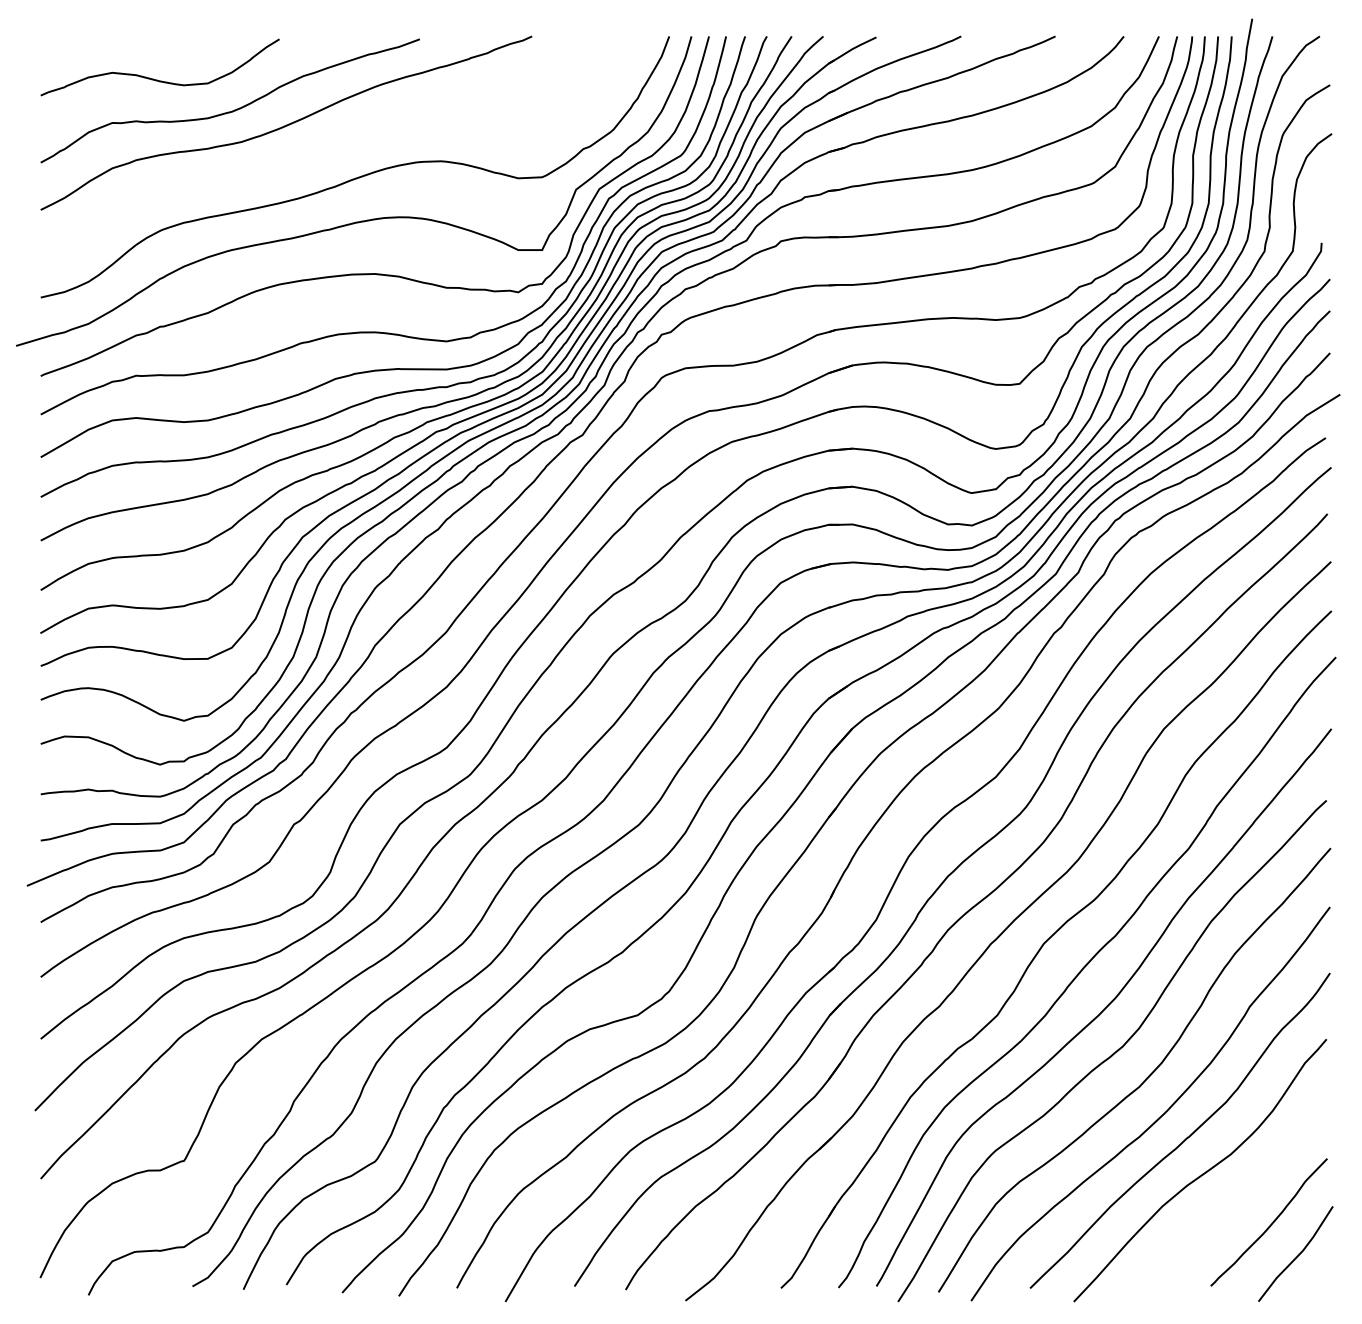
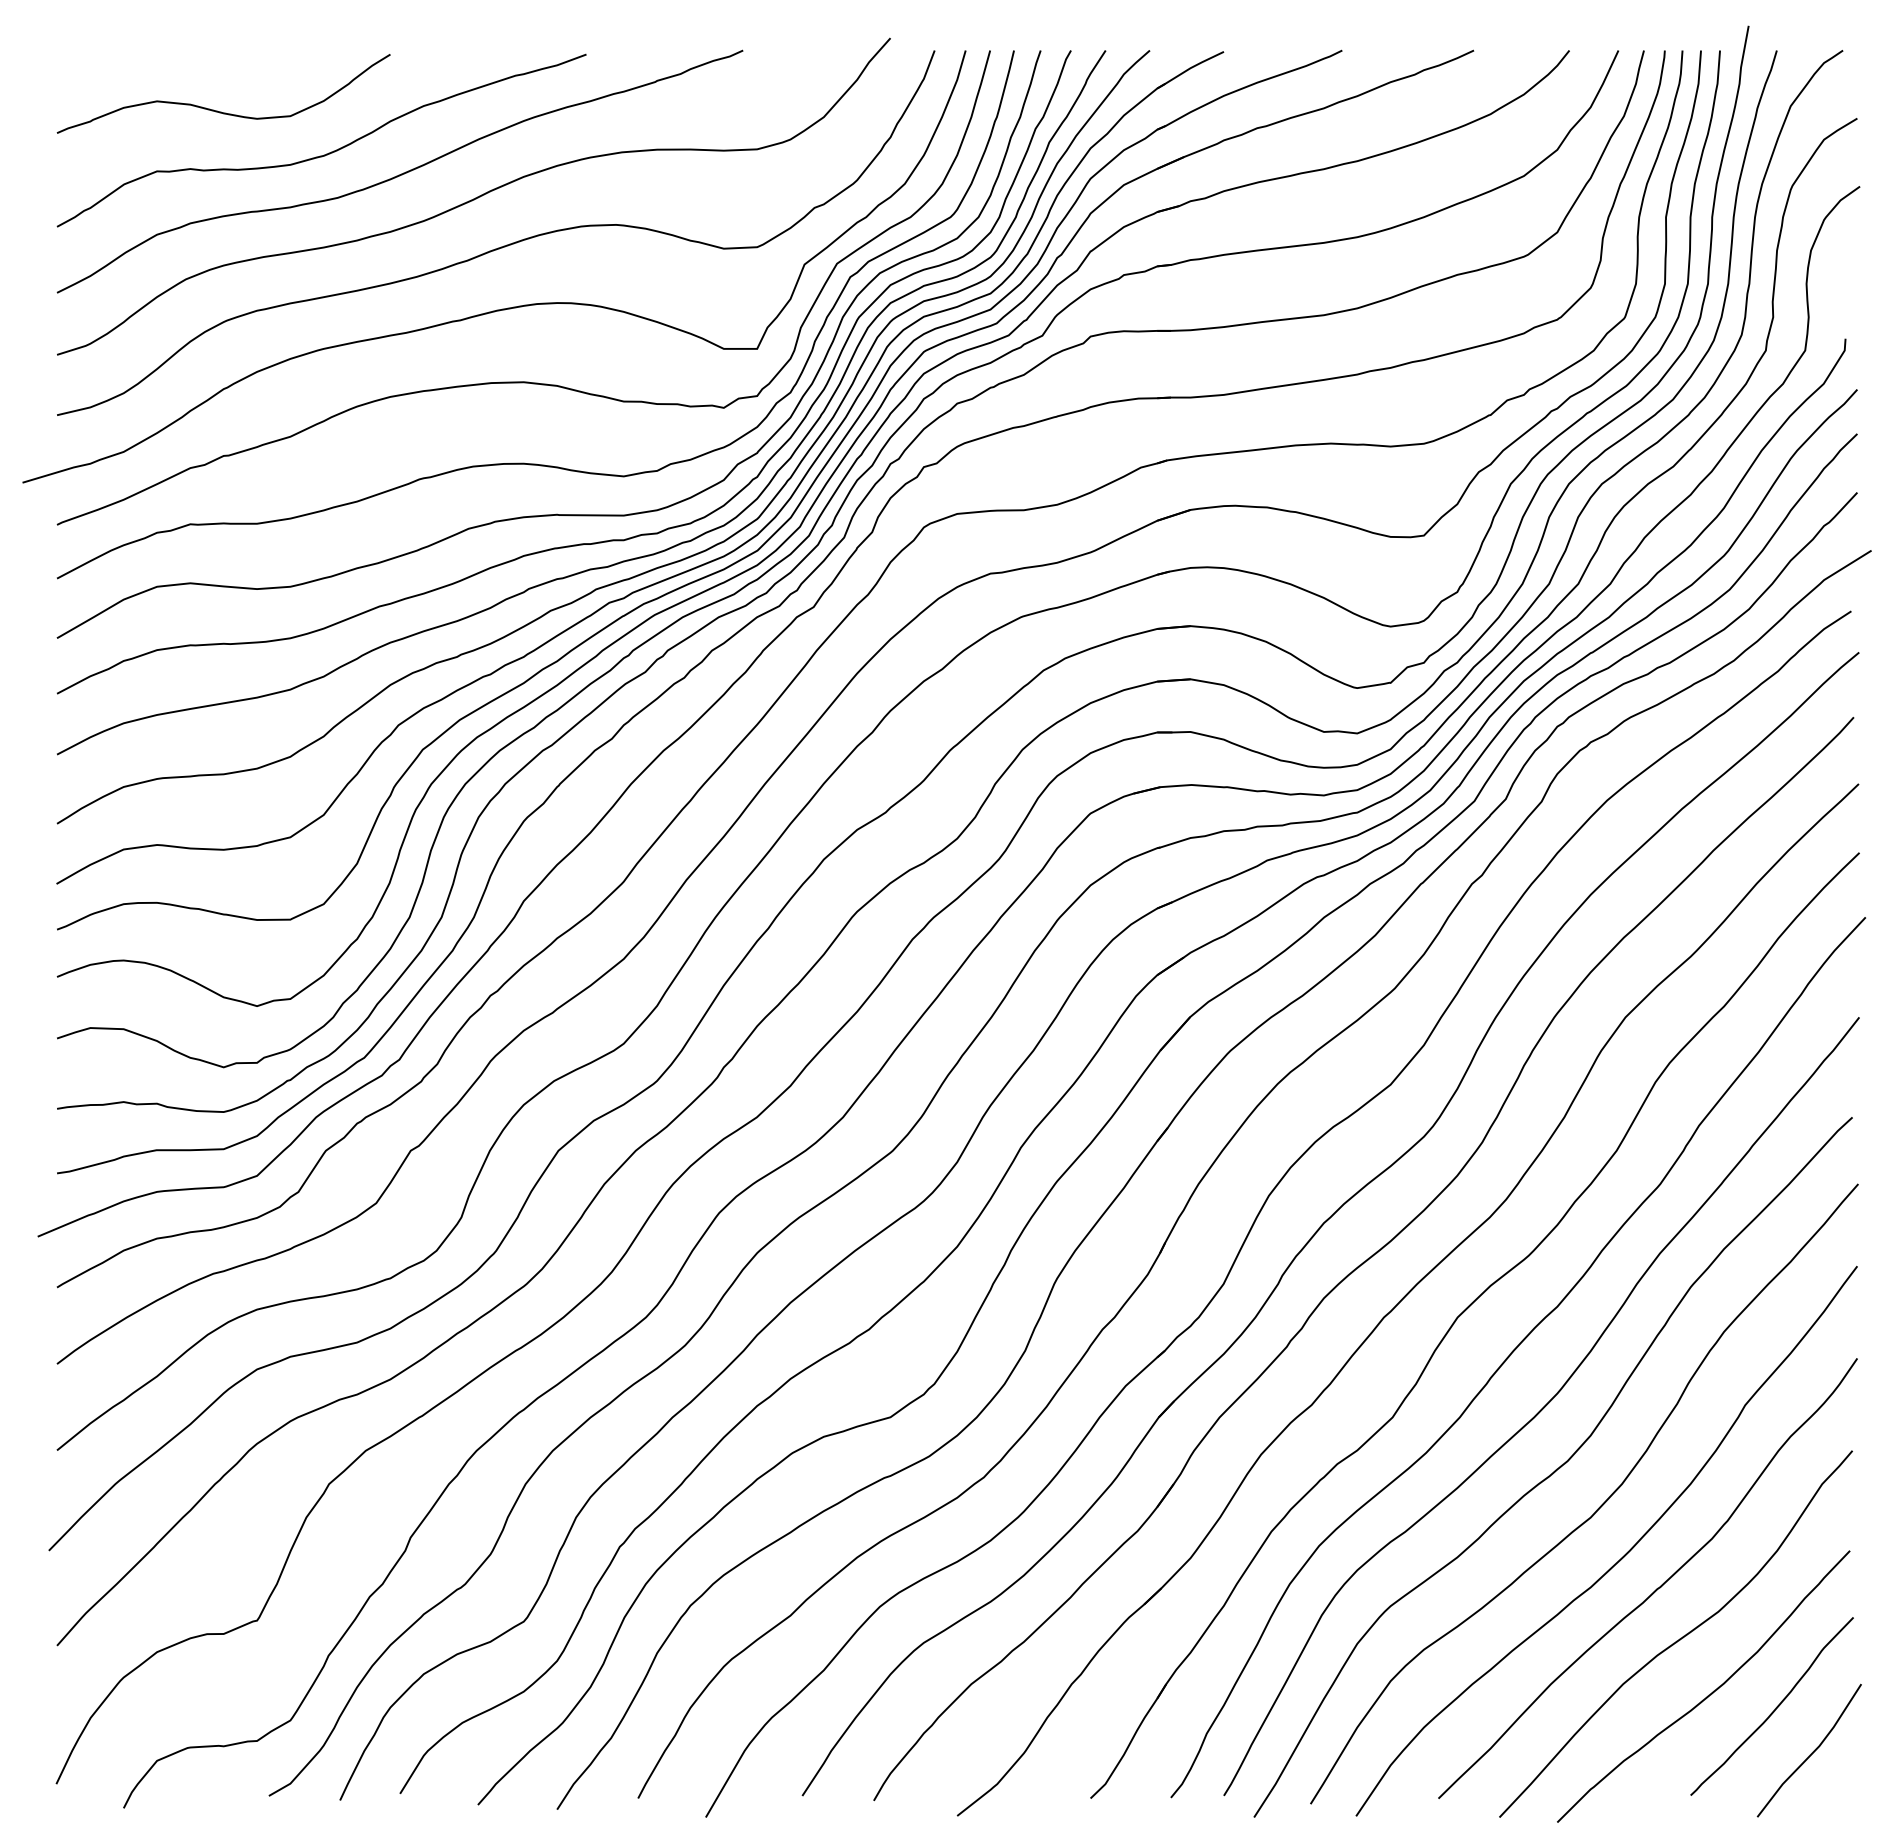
curve: (339, 142) -> (473, 198), added
curve: (1222, 1214) -> (1707, 1695), added

